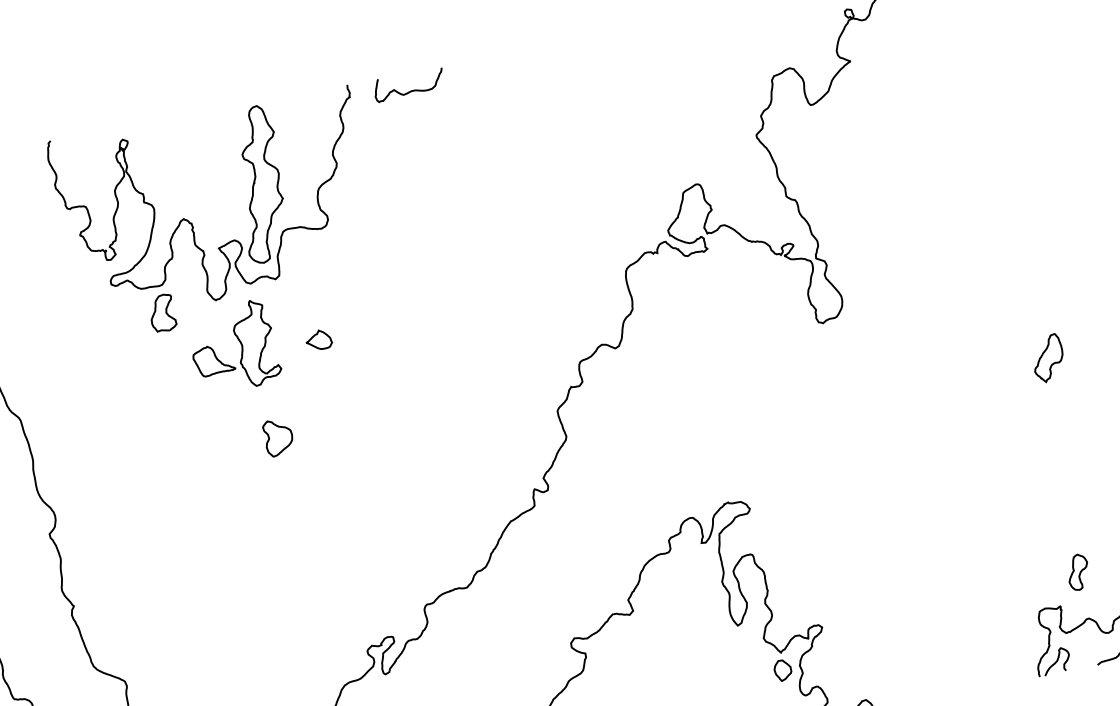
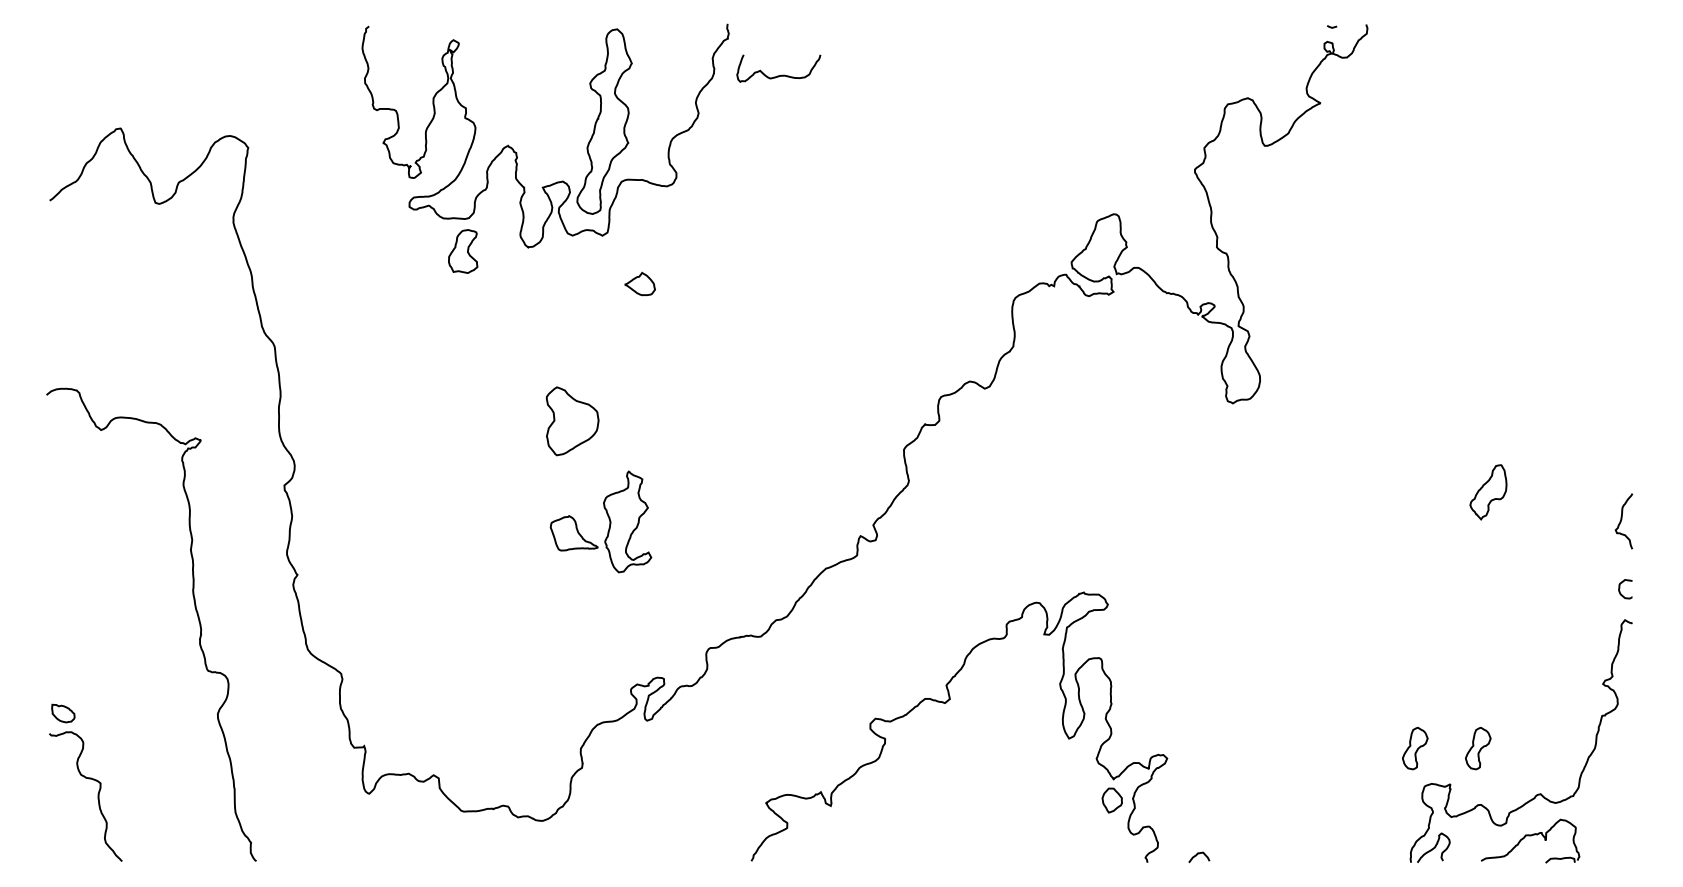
curve: (412, 89) -> (781, 74), moved
part: (318, 339) -> (639, 283), moved
part: (240, 343) -> (608, 519), moved
part: (278, 437) -> (572, 421), size x1.6
part: (1026, 581) -> (1415, 748), added

